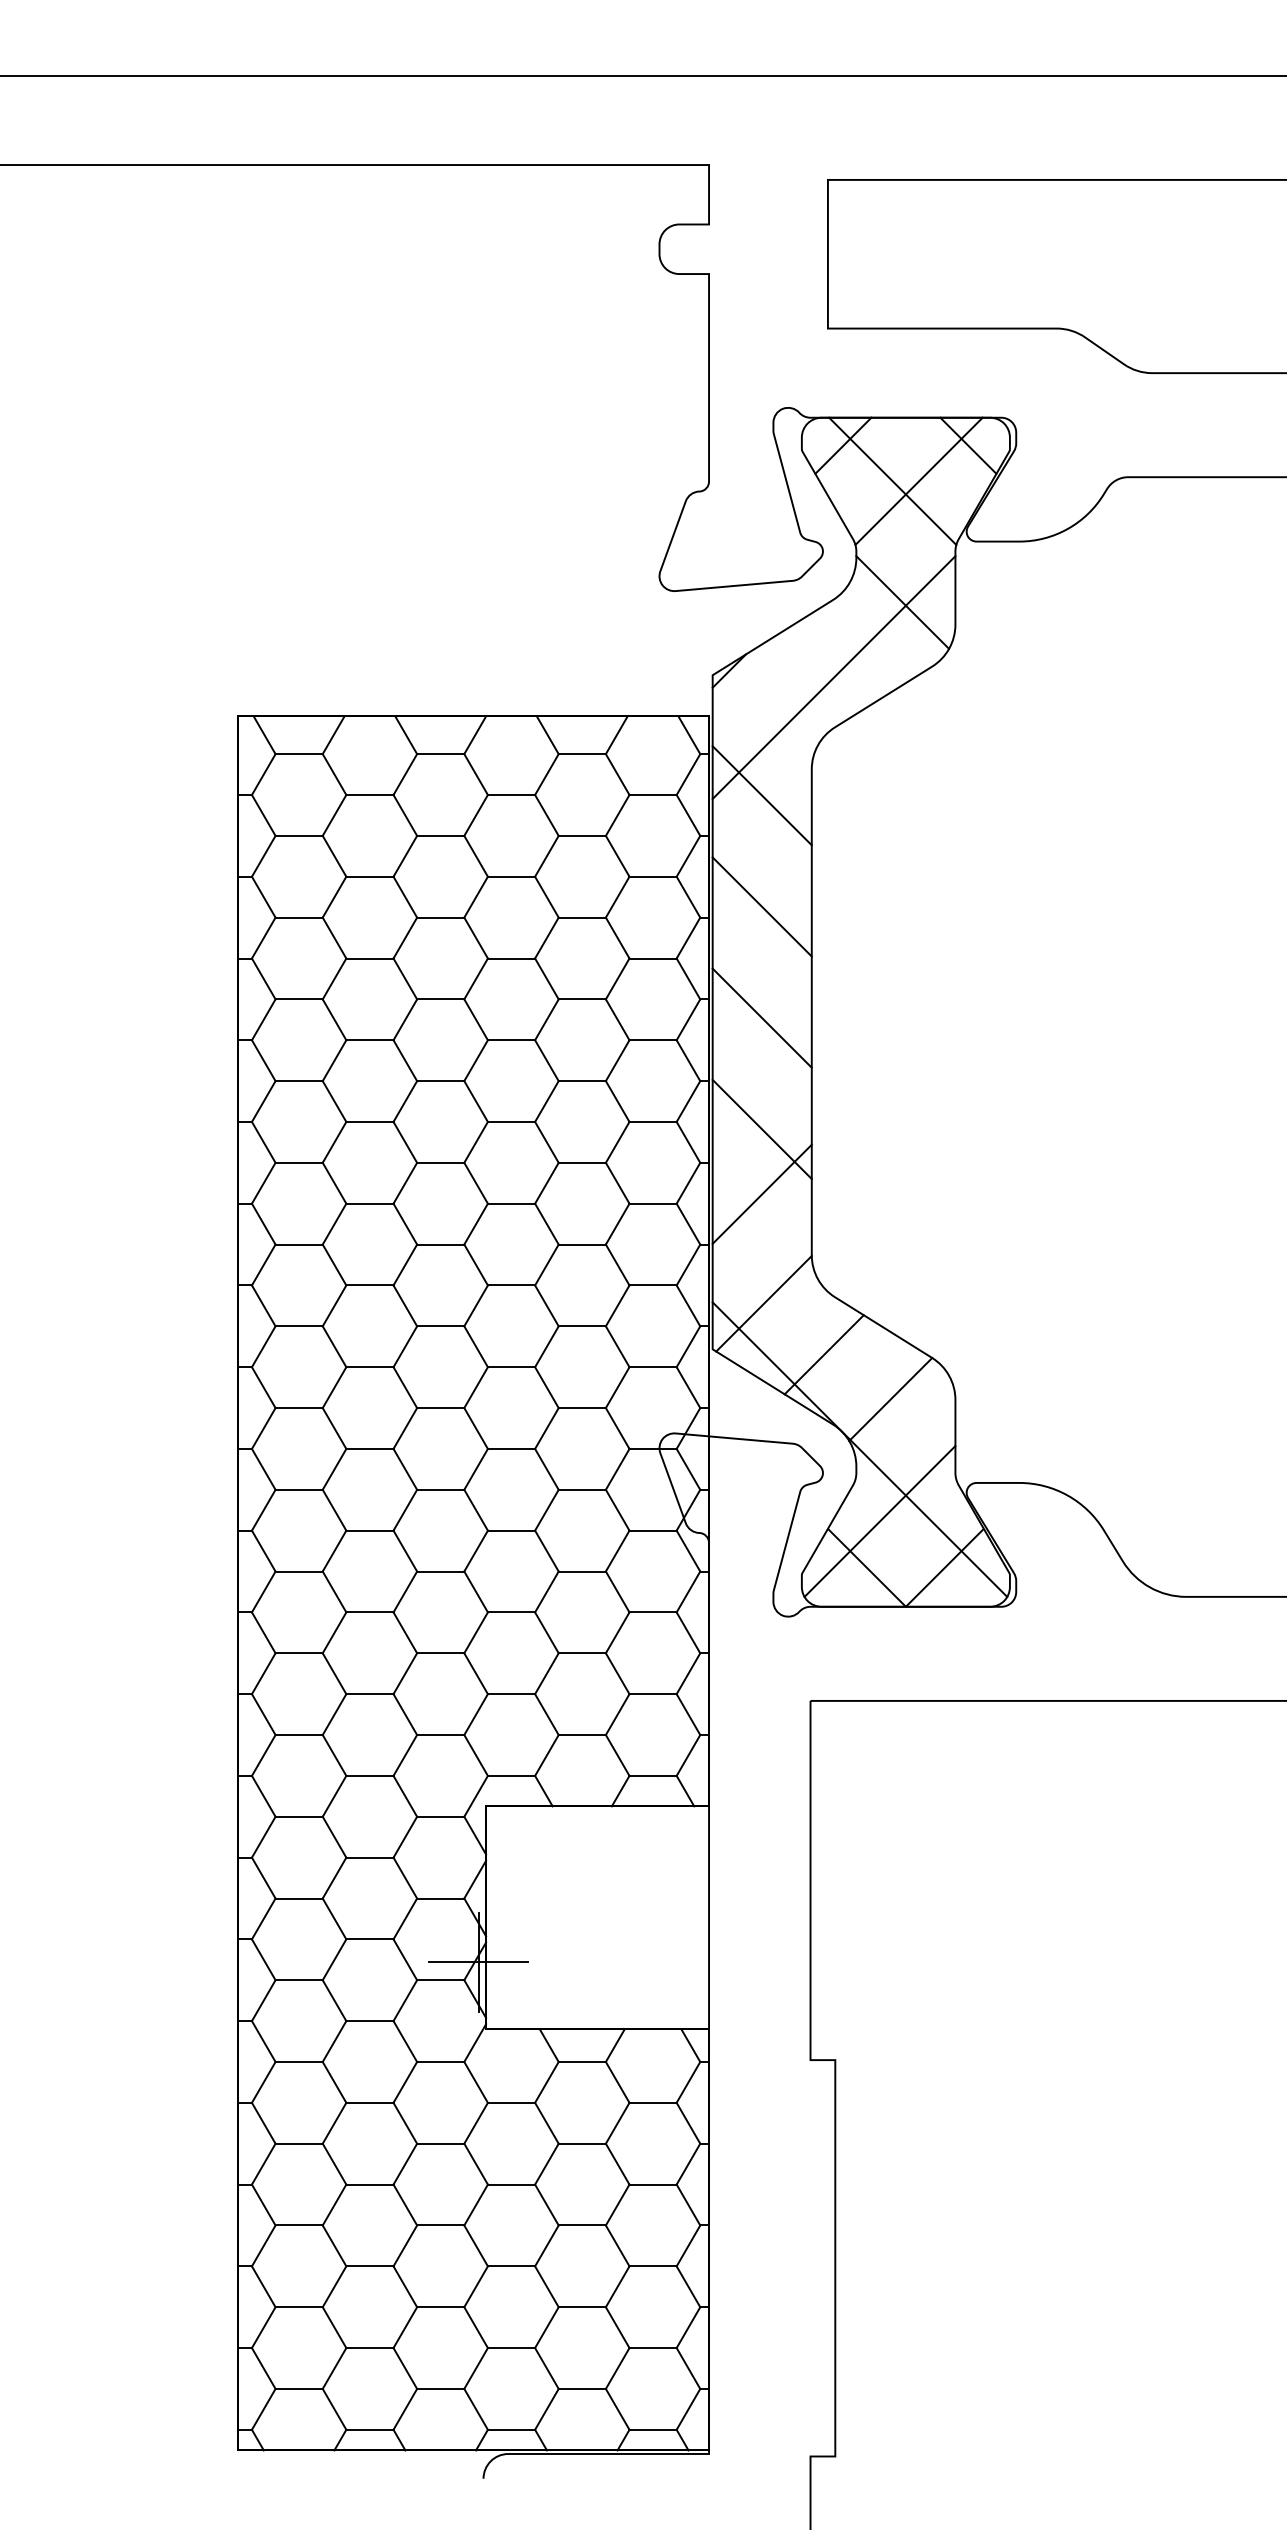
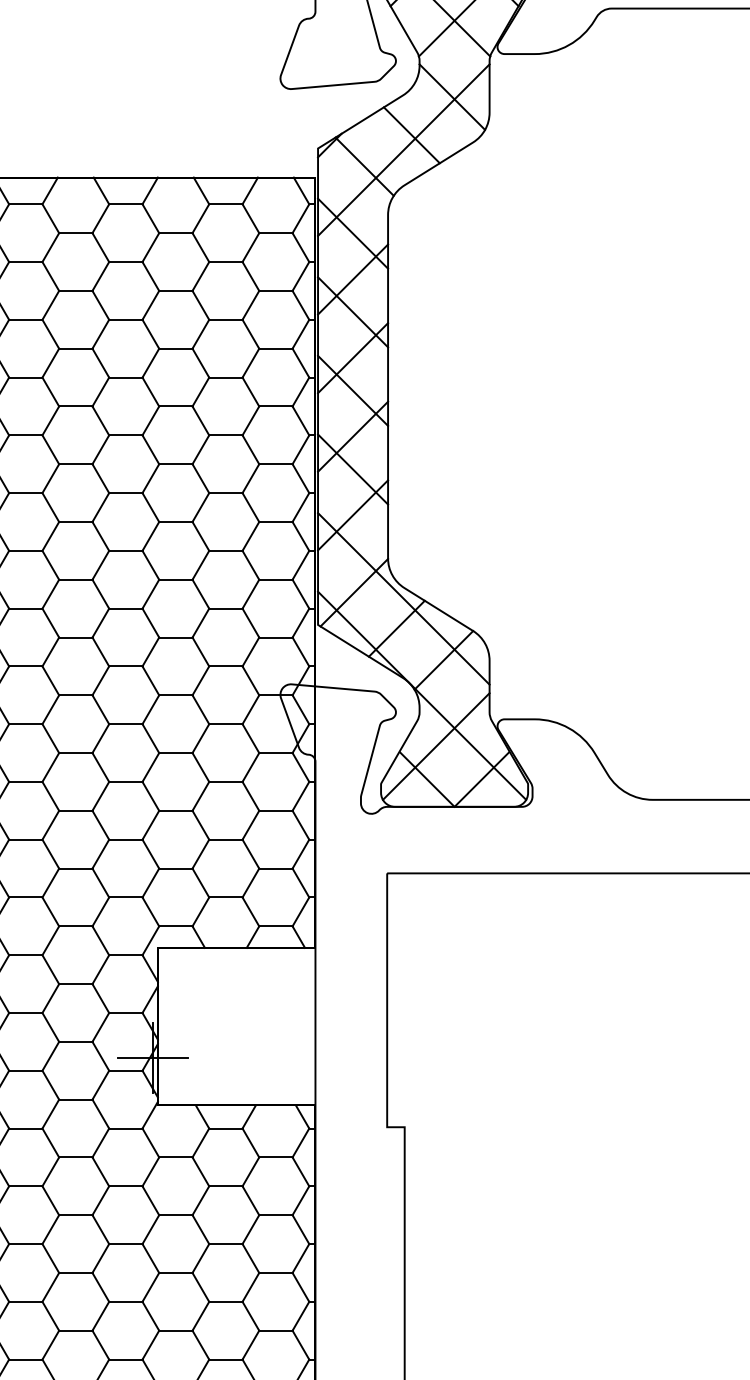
line: (845, 656) -> (411, 135), added
line: (778, 700) -> (364, 166), added
line: (761, 860) -> (352, 279), added
line: (761, 971) -> (352, 357), added
line: (761, 1082) -> (352, 436), added
line: (833, 1312) -> (403, 598), added

